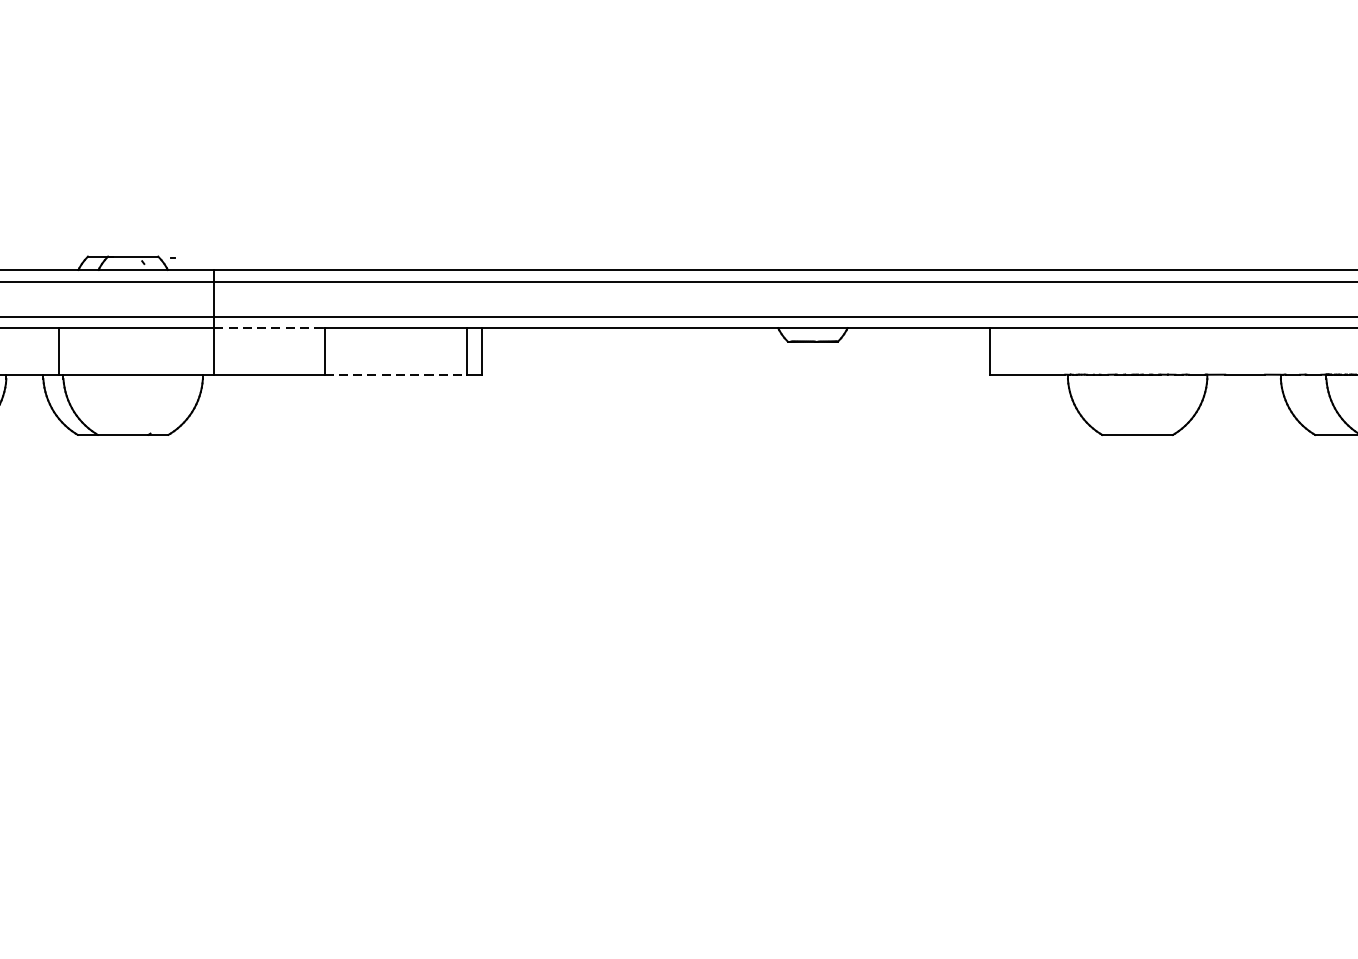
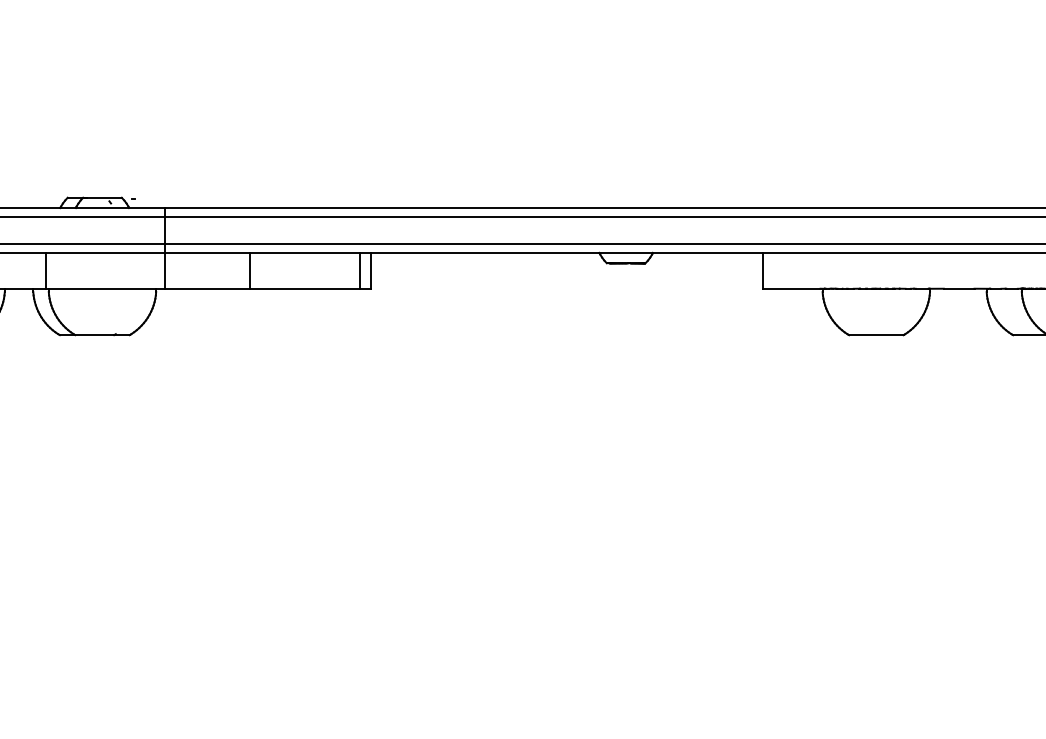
line: (269, 327) -> (207, 252), dashed -> solid
line: (395, 374) -> (304, 288), dashed -> solid

